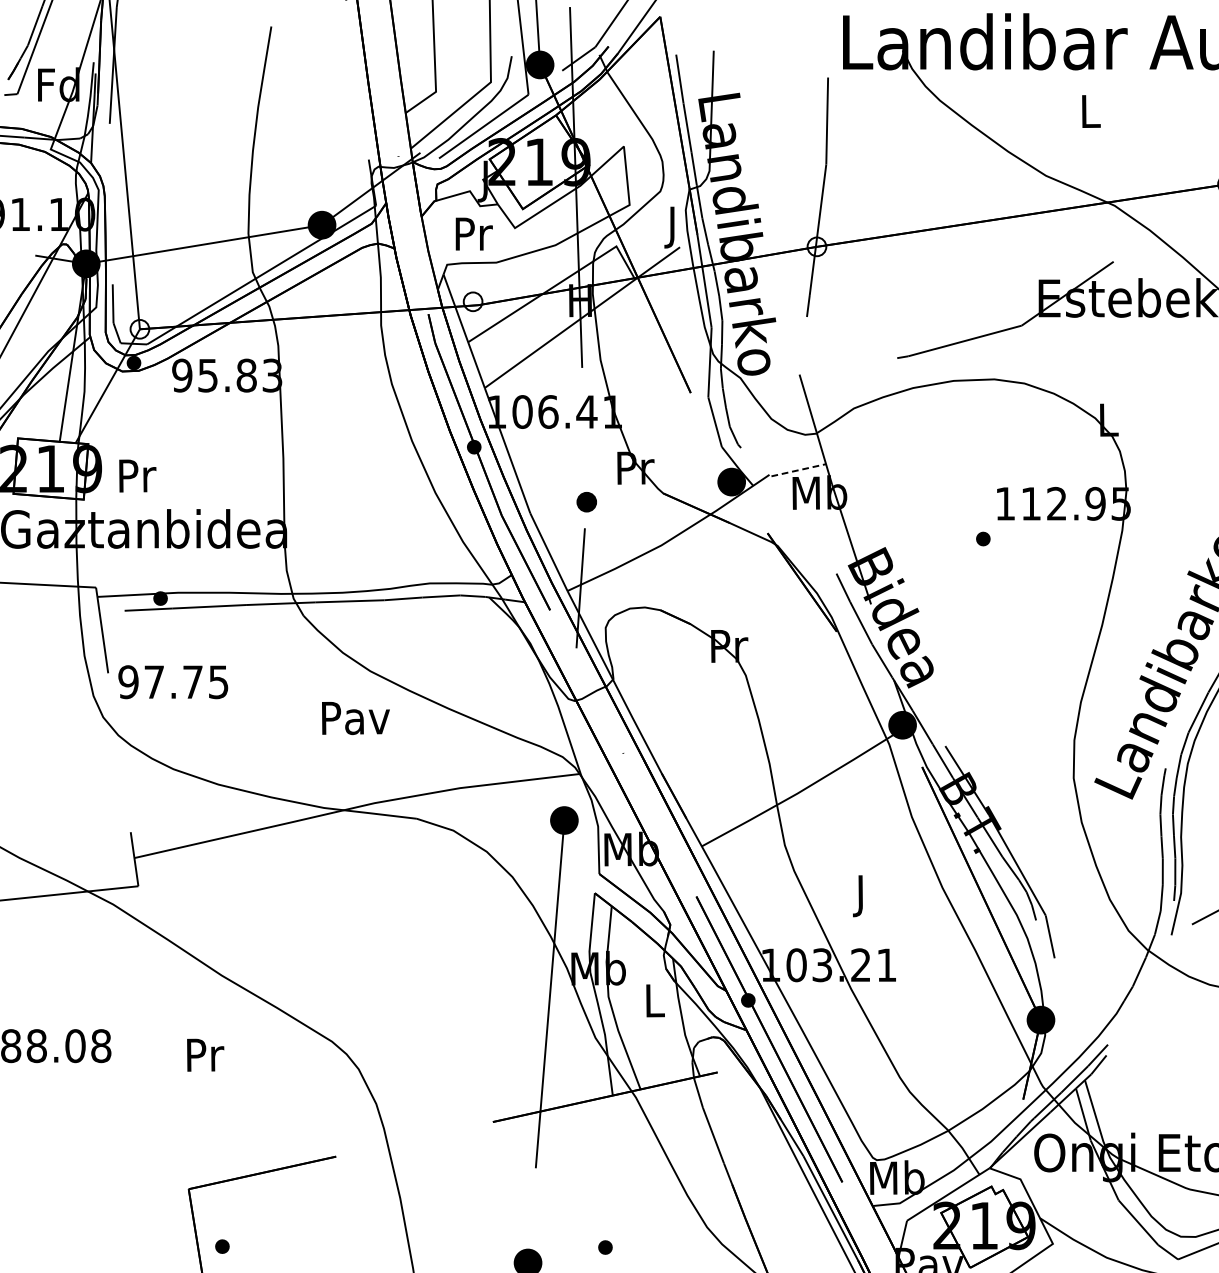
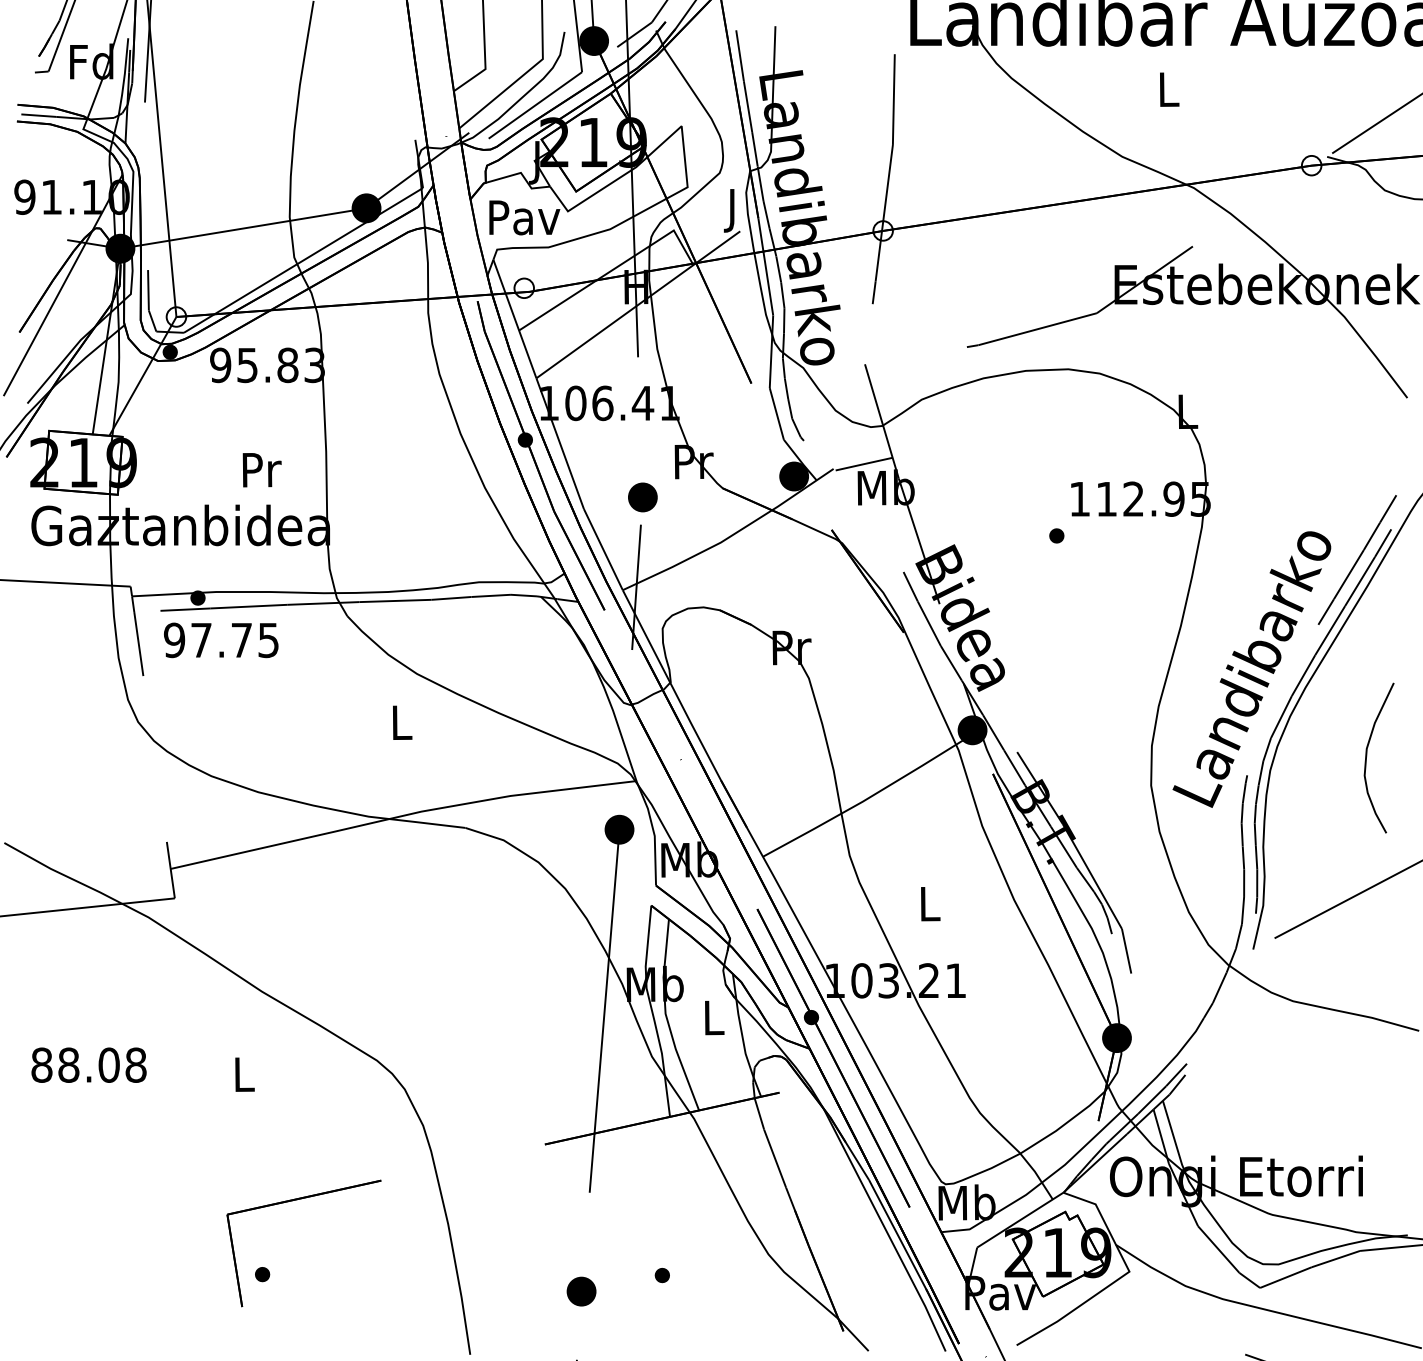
text: (473, 233) -> (524, 217), Pr -> Pav
line: (799, 470) -> (864, 464), dashed -> solid
text: (137, 476) -> (261, 470), moved
part: (586, 502) -> (642, 497), size x1.43
text: (173, 682) -> (221, 640), moved
text: (355, 717) -> (401, 722), Pav -> L
text: (862, 895) -> (930, 908), J -> L
text: (205, 1054) -> (244, 1074), Pr -> L

